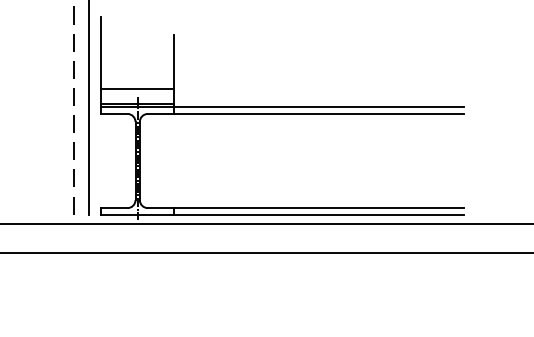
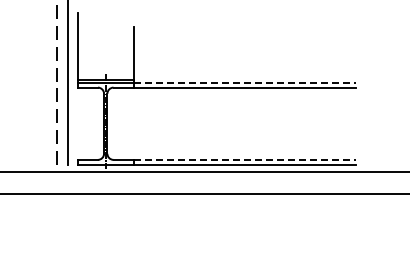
line: (137, 89) -> (105, 68), removed
line: (319, 107) -> (245, 82), solid -> dashed
line: (319, 207) -> (245, 159), solid -> dashed

